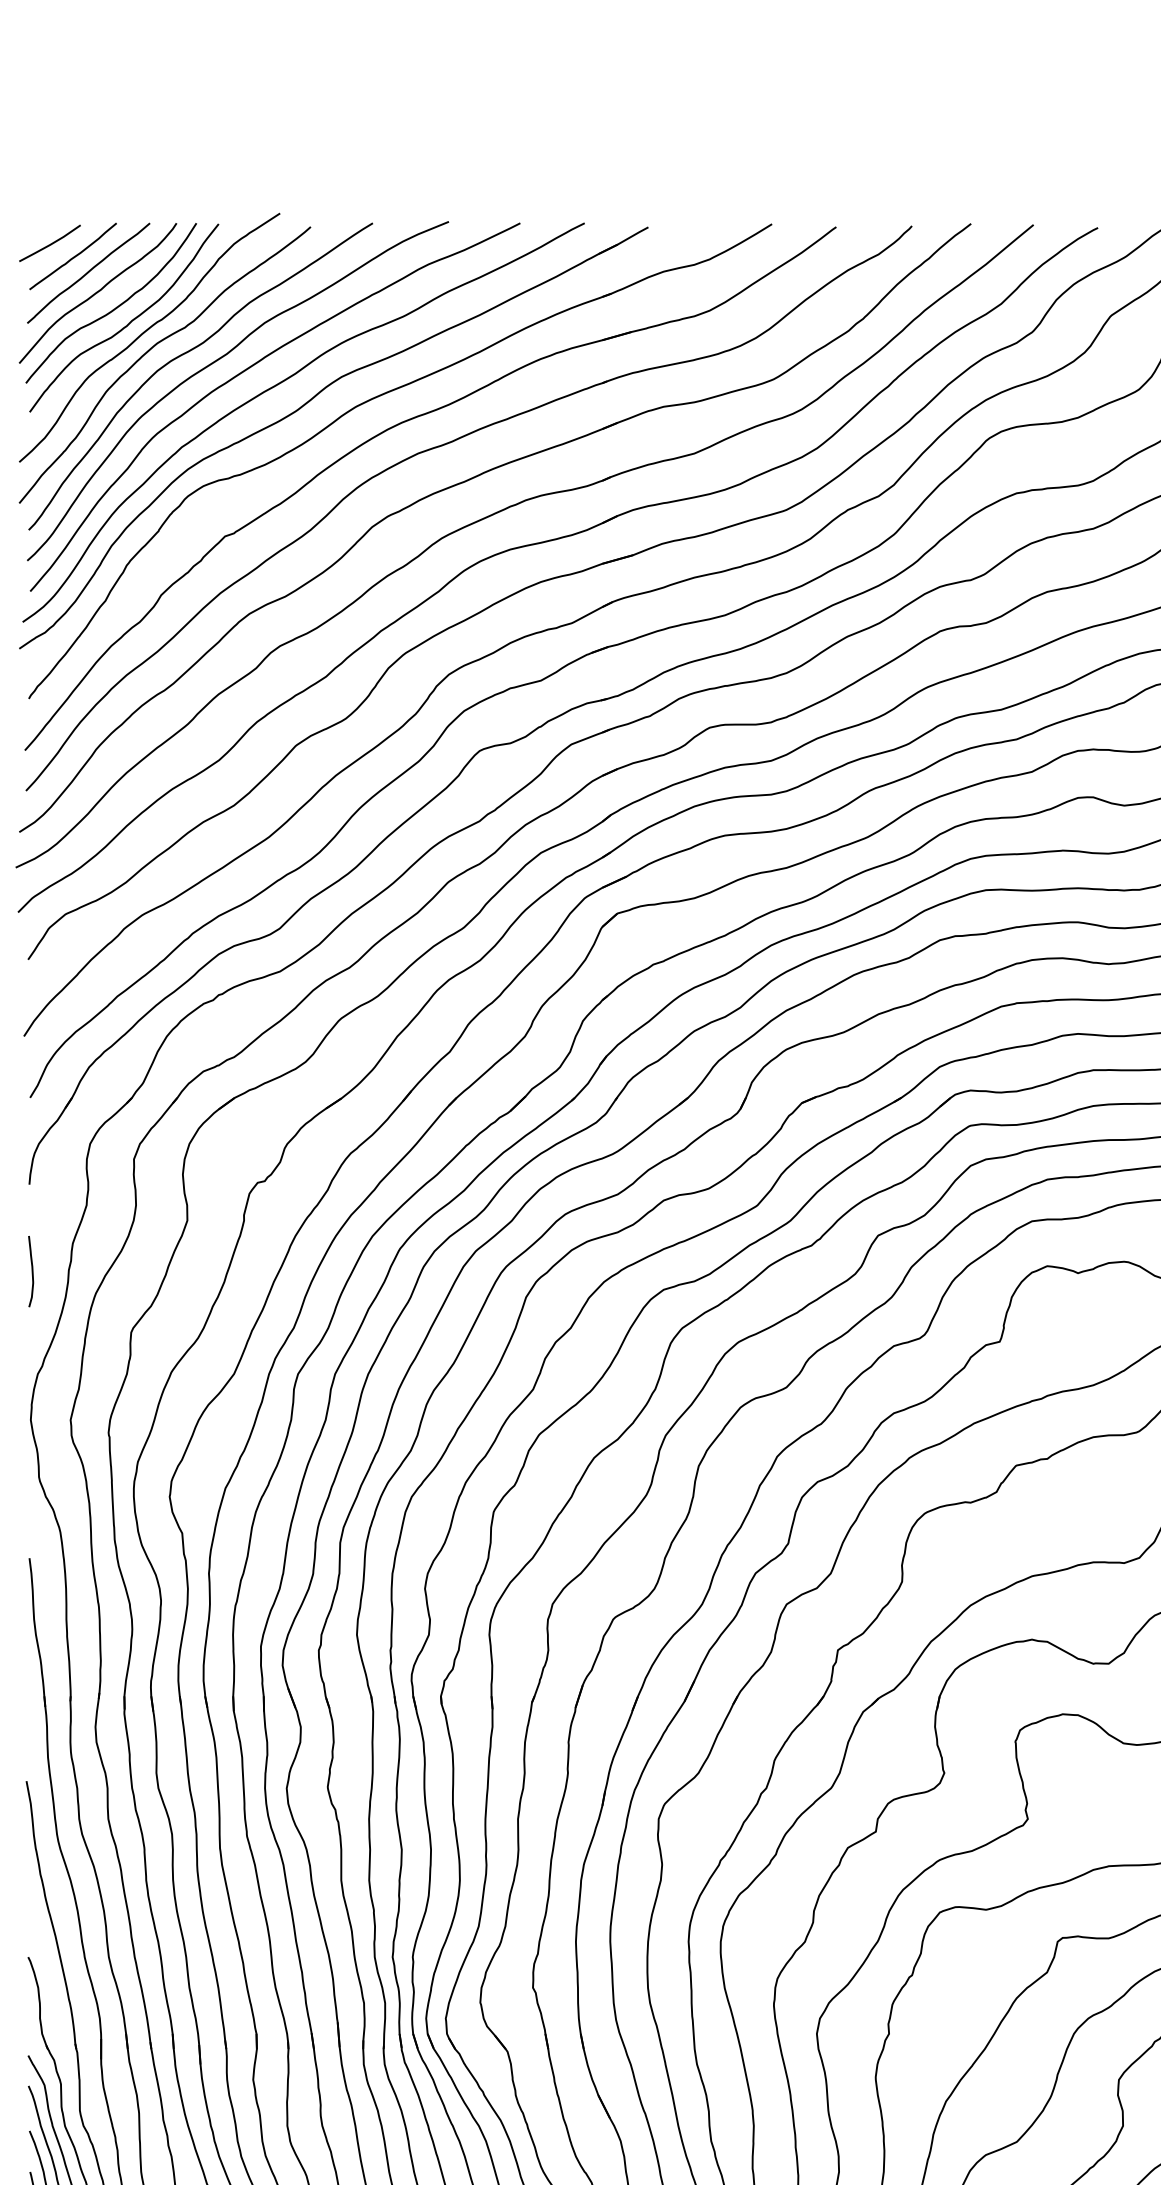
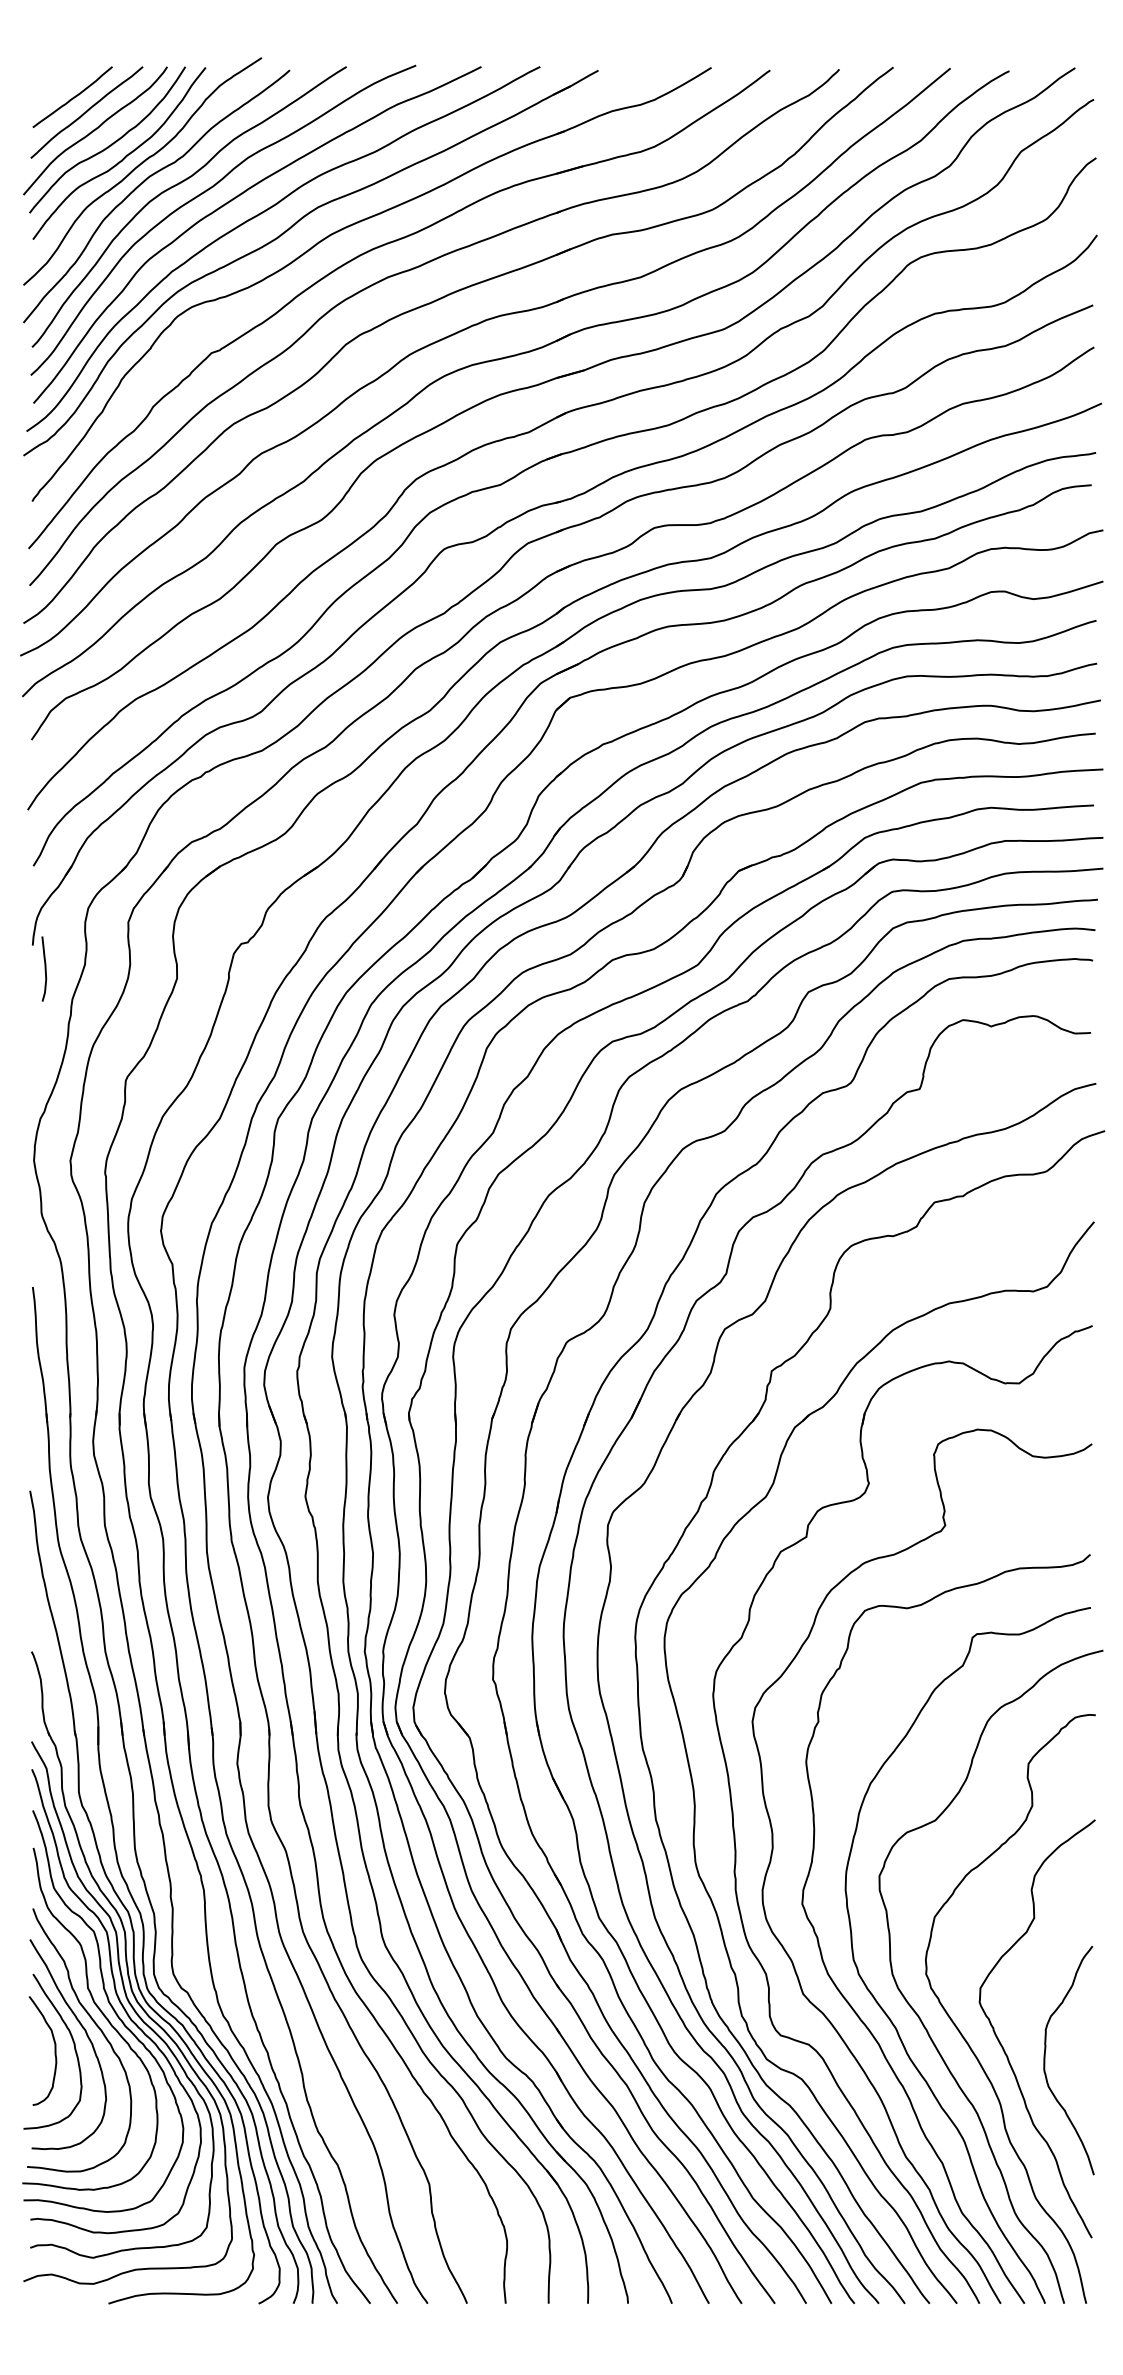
line: (49, 243) -> (51, 85), removed
curve: (31, 1271) -> (44, 968), moved

